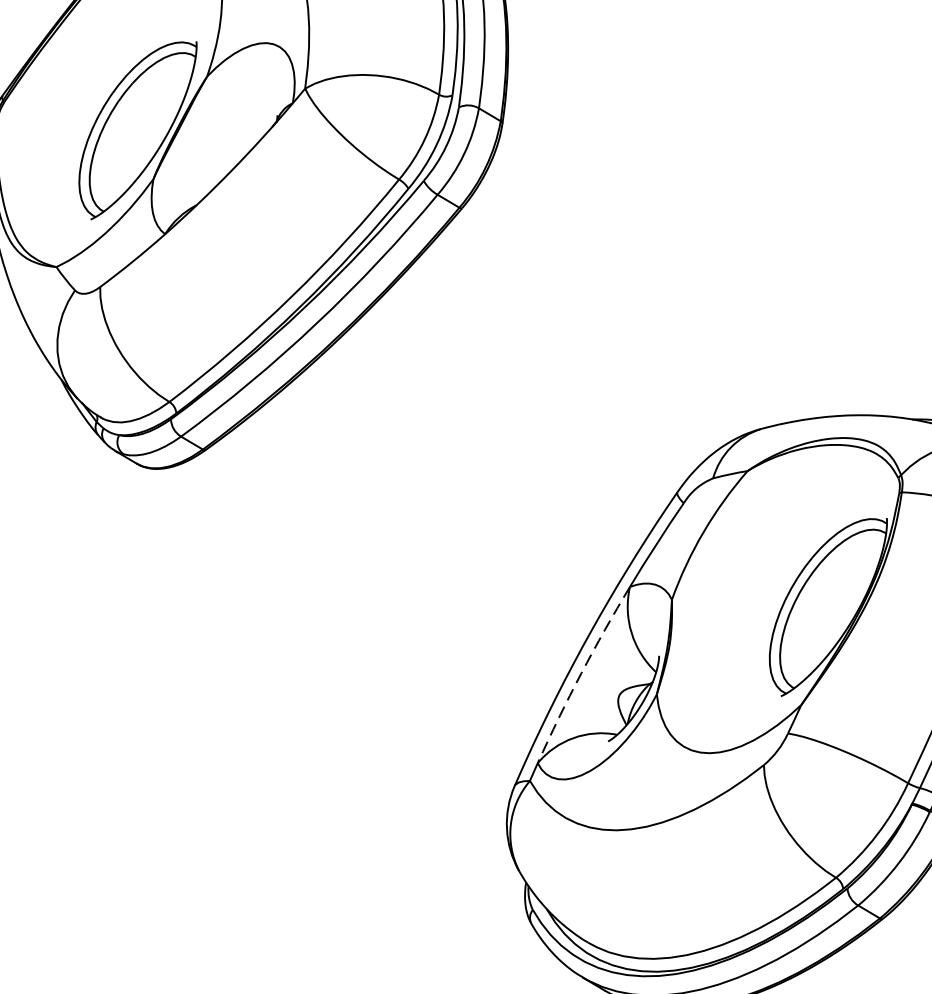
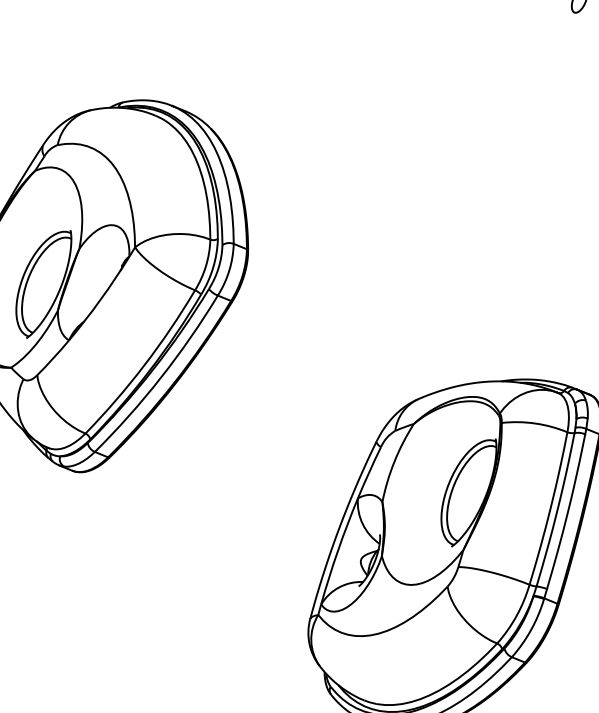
arc: (580, 672) -> (337, 550), dashed -> solid

